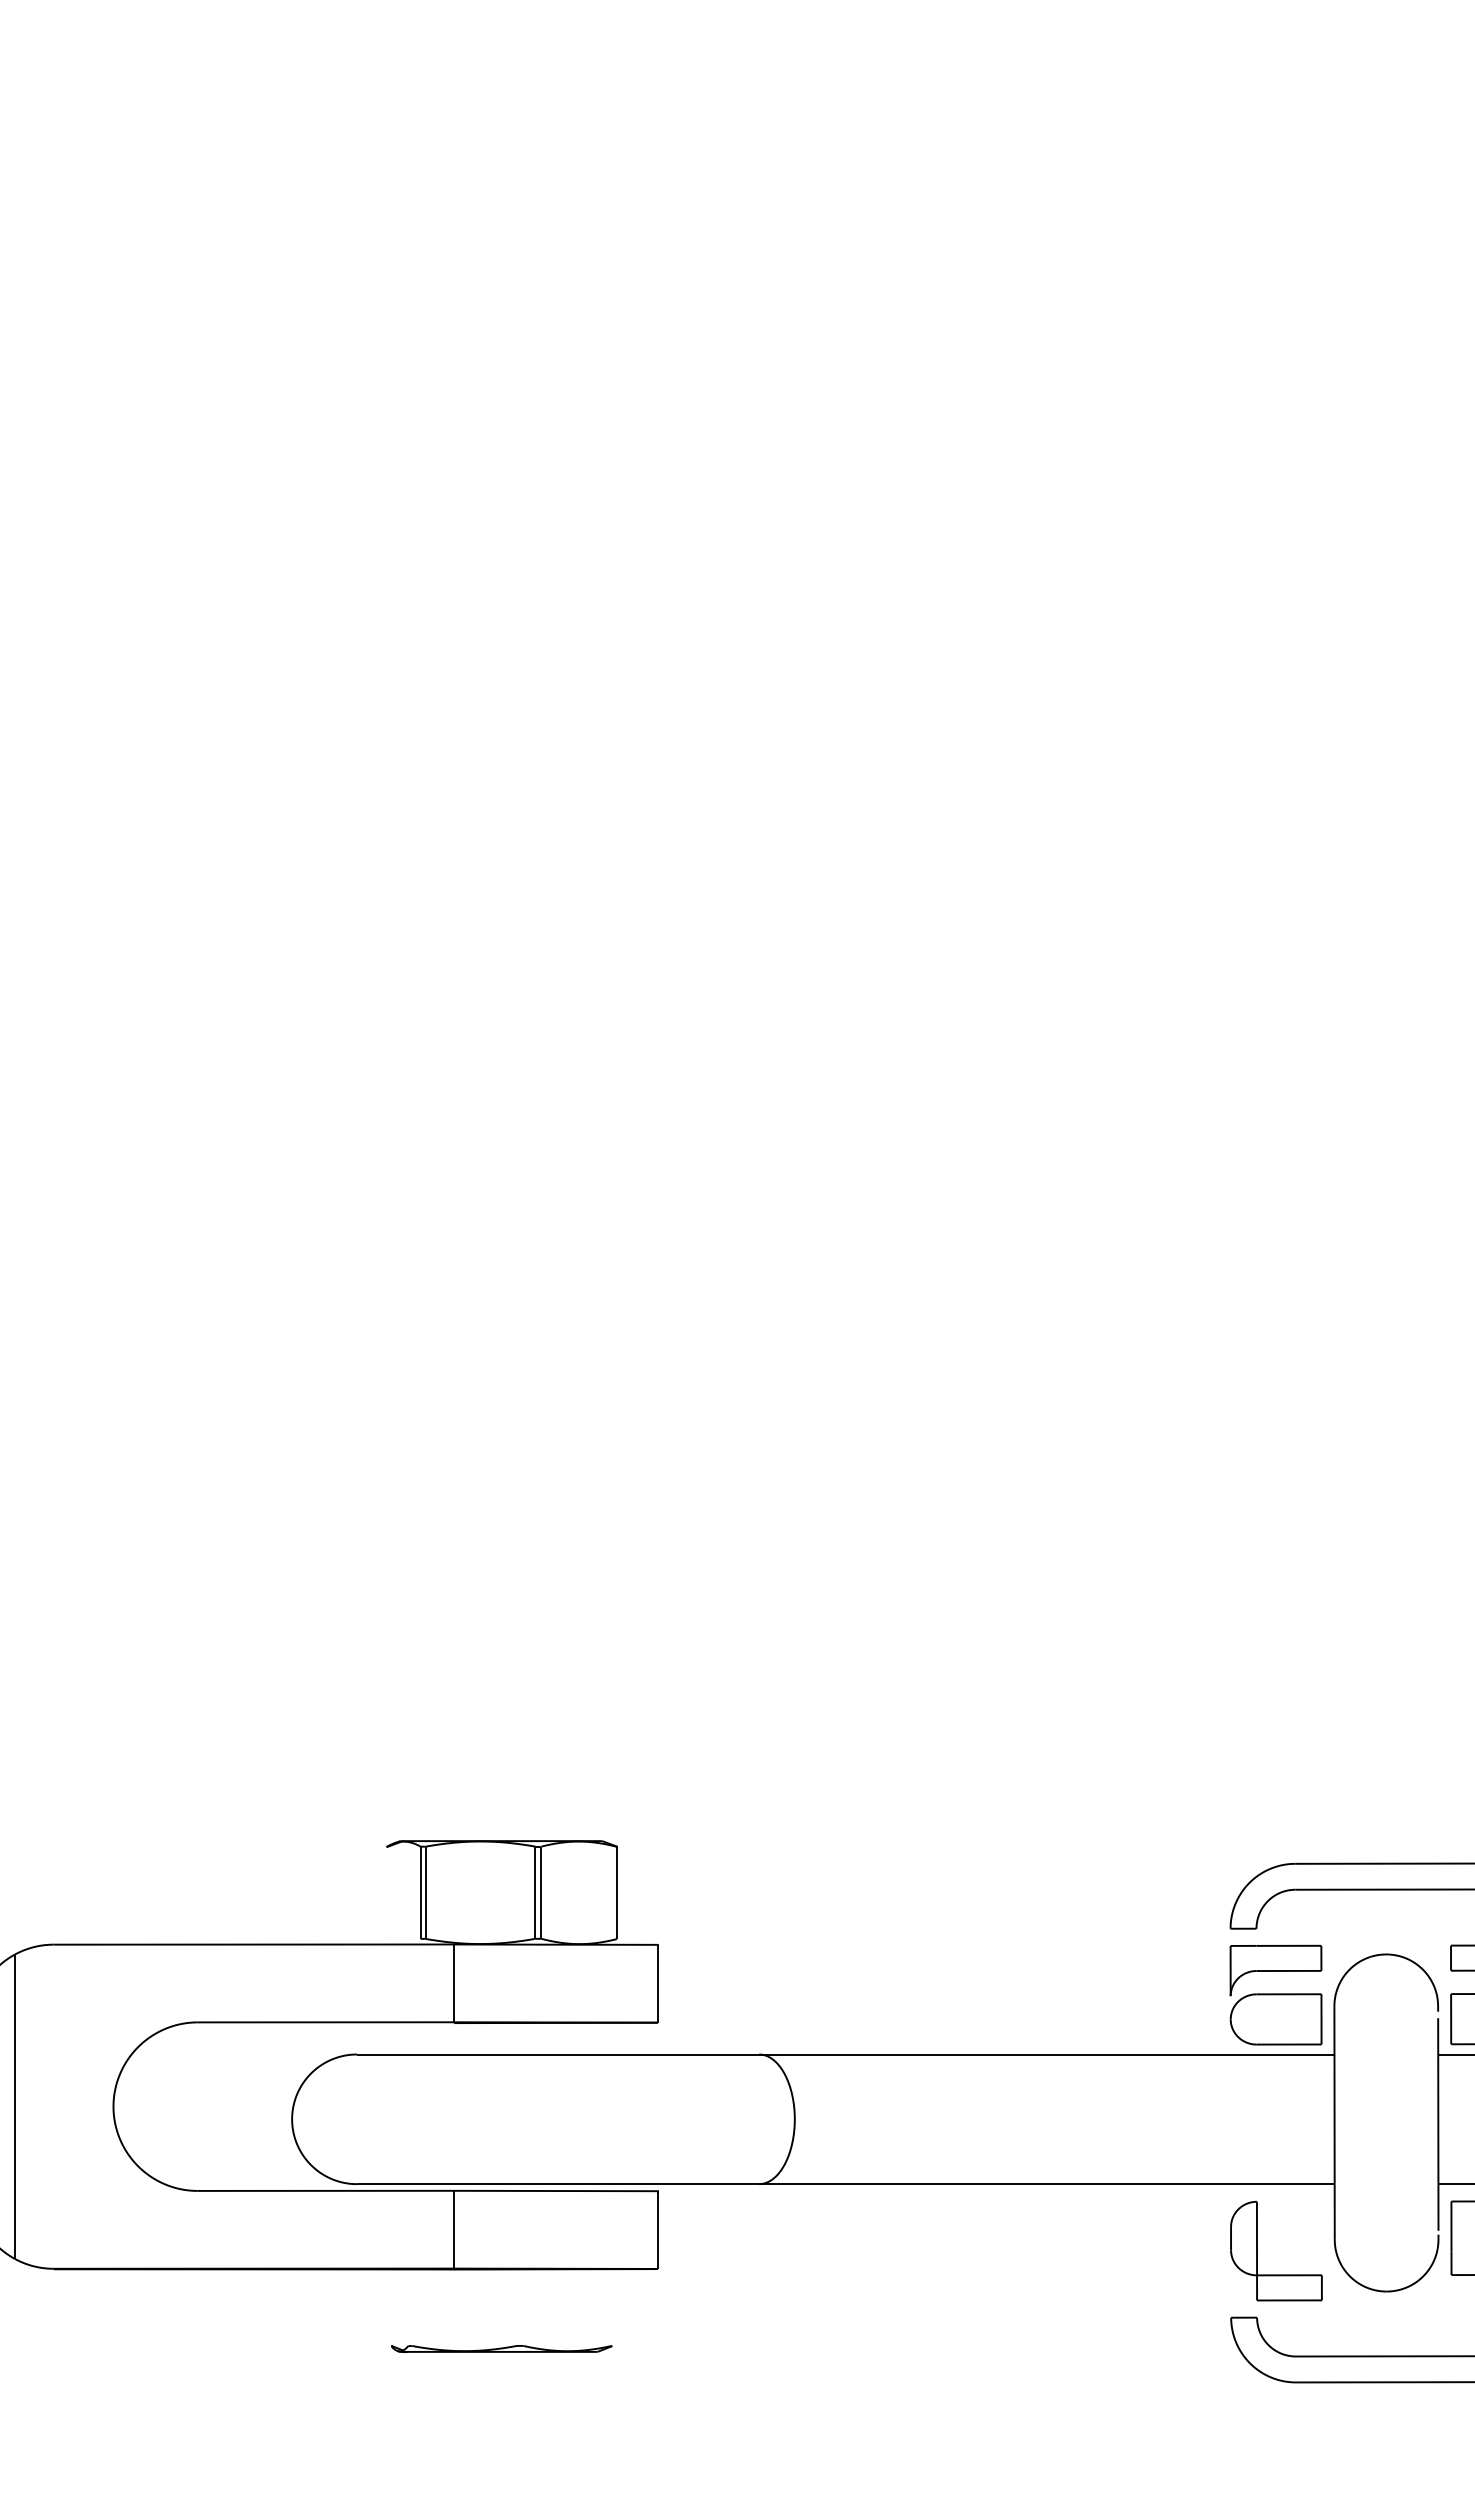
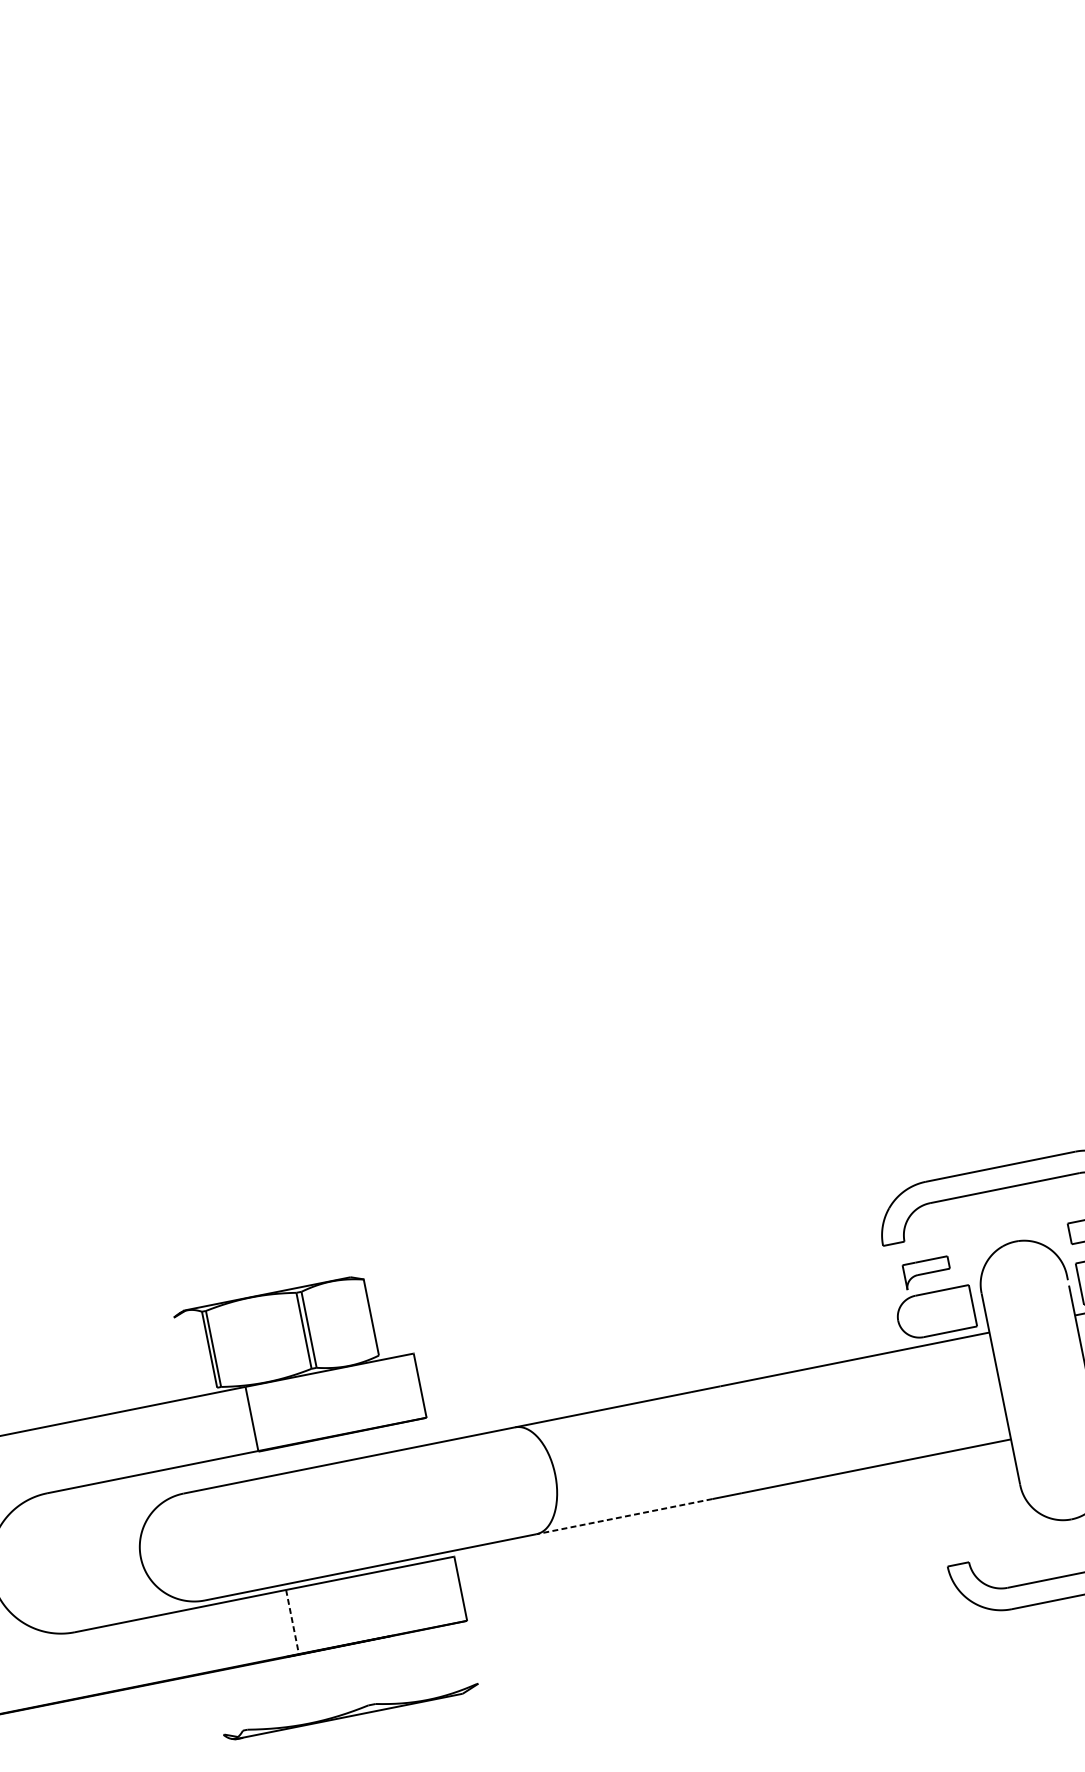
part: (1275, 1970) -> (927, 1273), size x0.6
line: (865, 2184) -> (624, 1516), solid -> dashed
line: (454, 2229) -> (292, 1621), solid -> dashed
part: (1257, 2250) -> (958, 1506), removed
part: (501, 2348) -> (351, 1712), size x1.4

